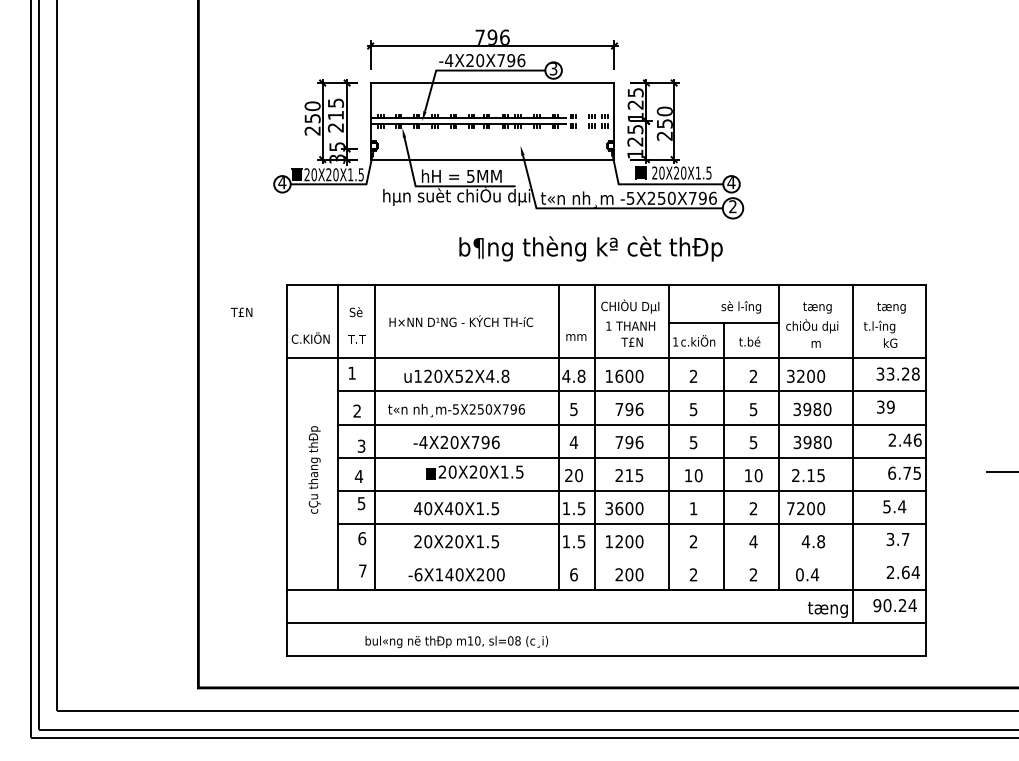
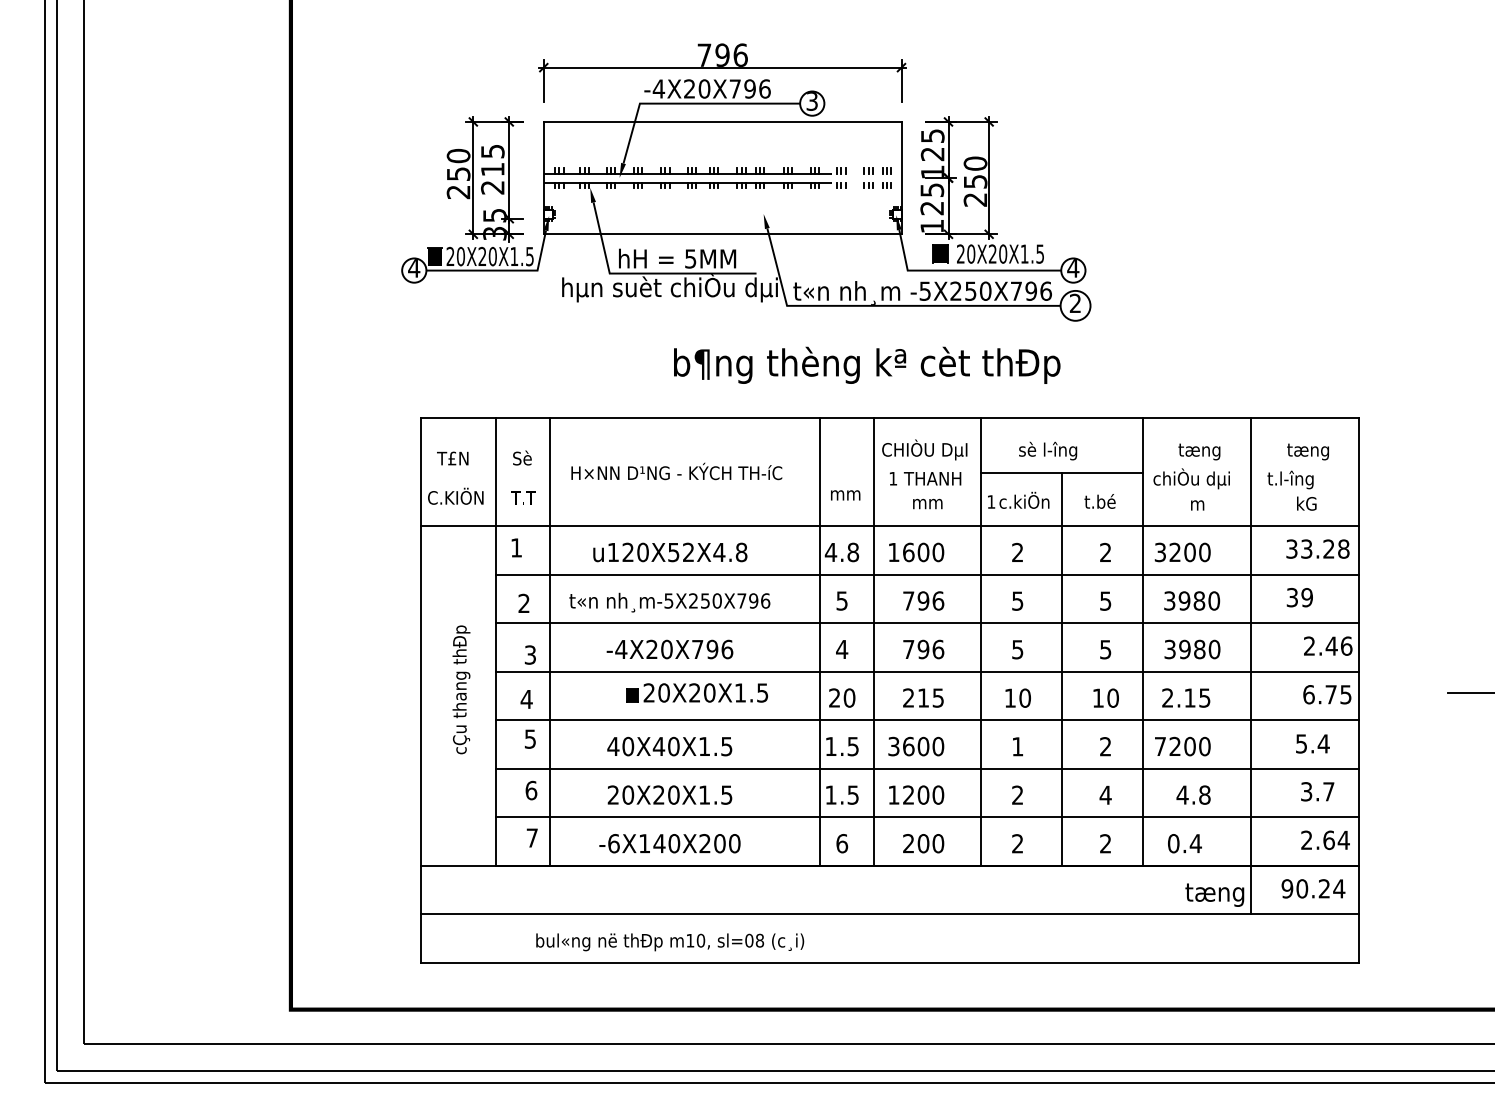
text: (741, 307) -> (1048, 451), moved
text: (241, 311) -> (452, 457), moved
text: (631, 341) -> (926, 501), T£N -> mm
line: (632, 556) -> (928, 816), added

